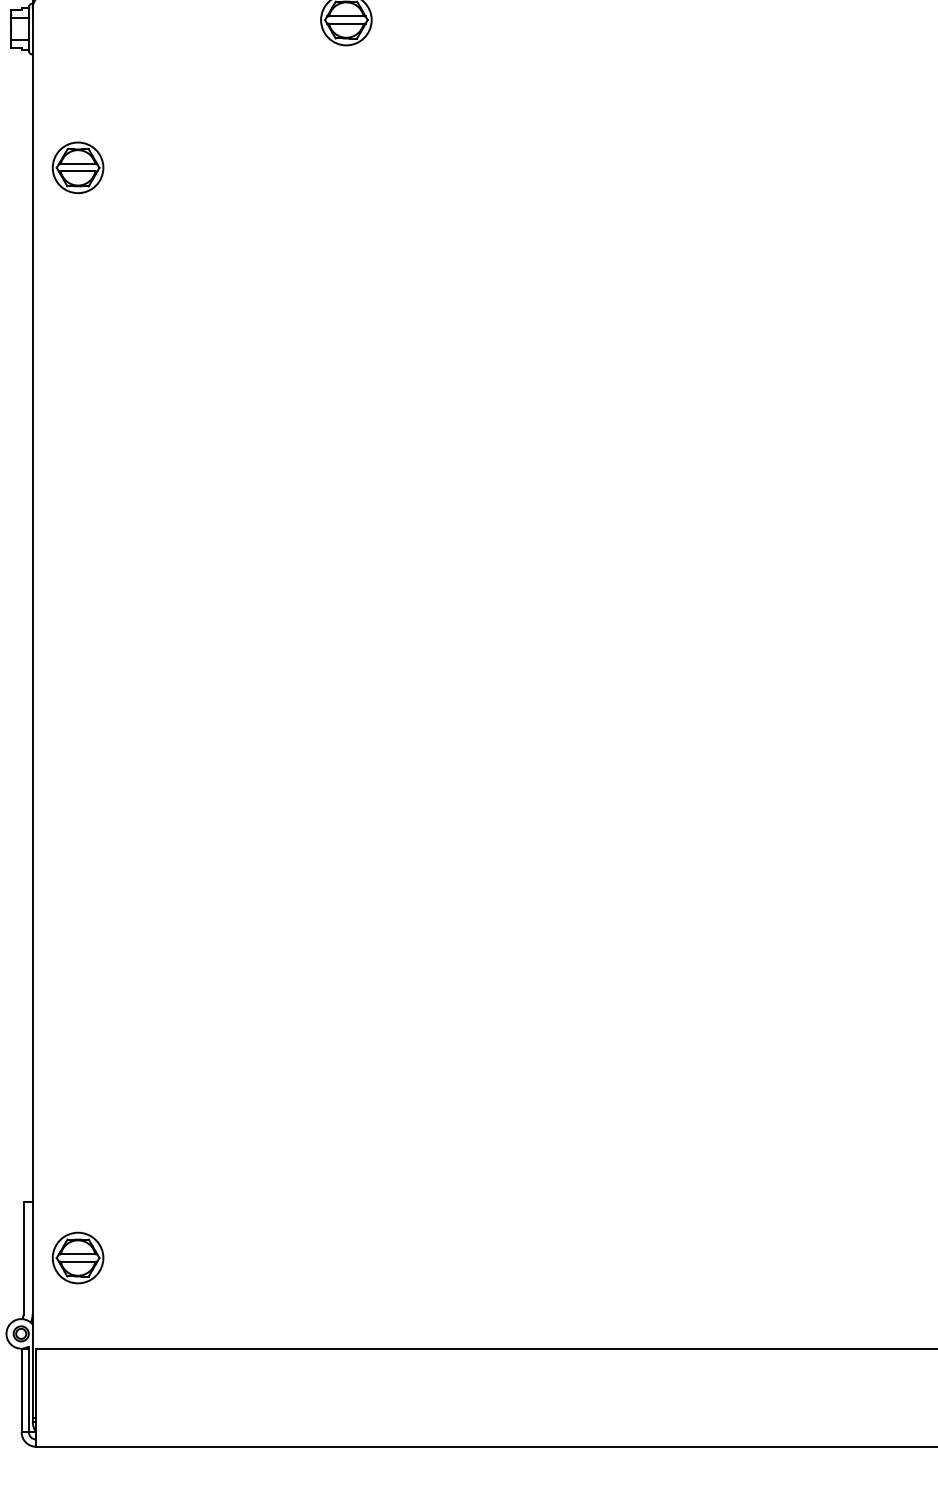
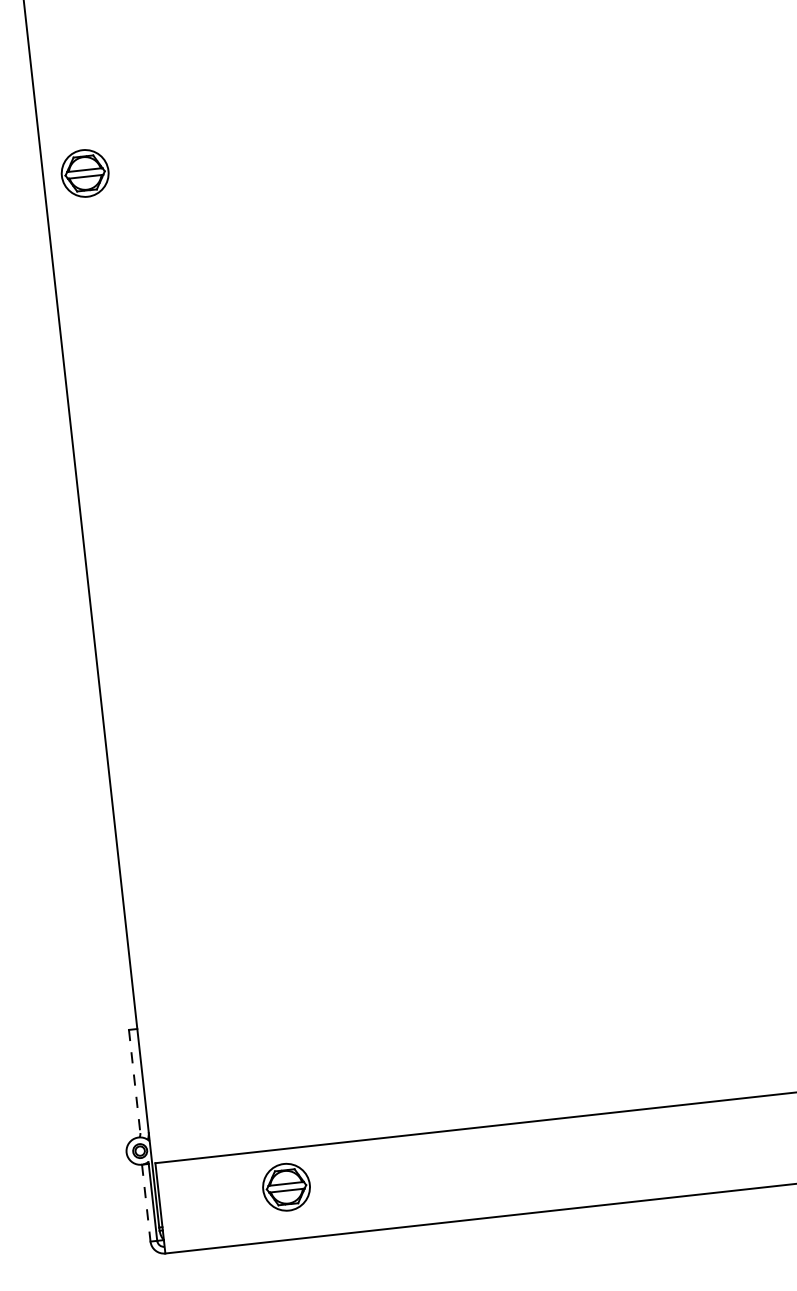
part: (77, 167) -> (84, 173), moved
part: (77, 1257) -> (285, 1186), moved
line: (23, 1258) -> (134, 1081), solid -> dashed
line: (21, 1390) -> (146, 1203), solid -> dashed

